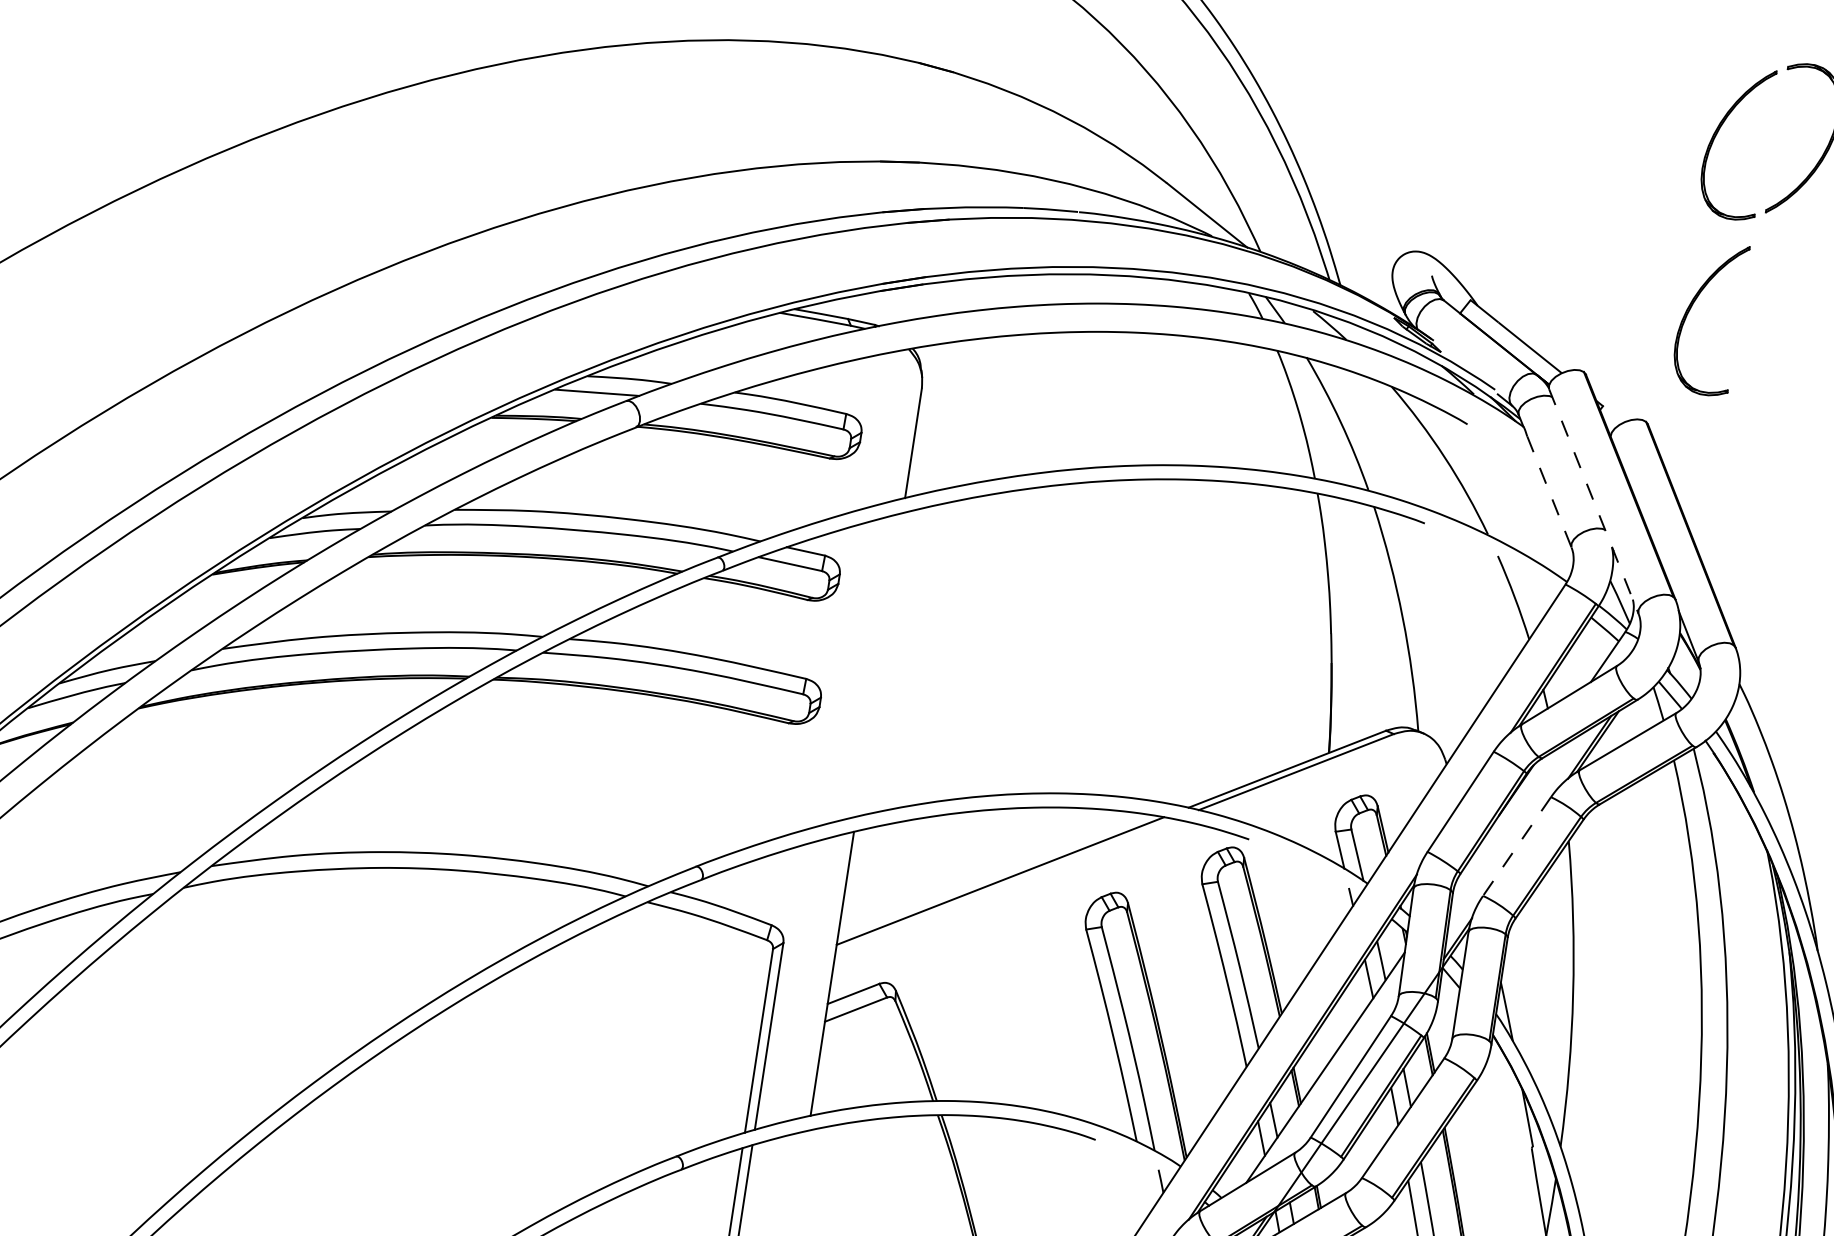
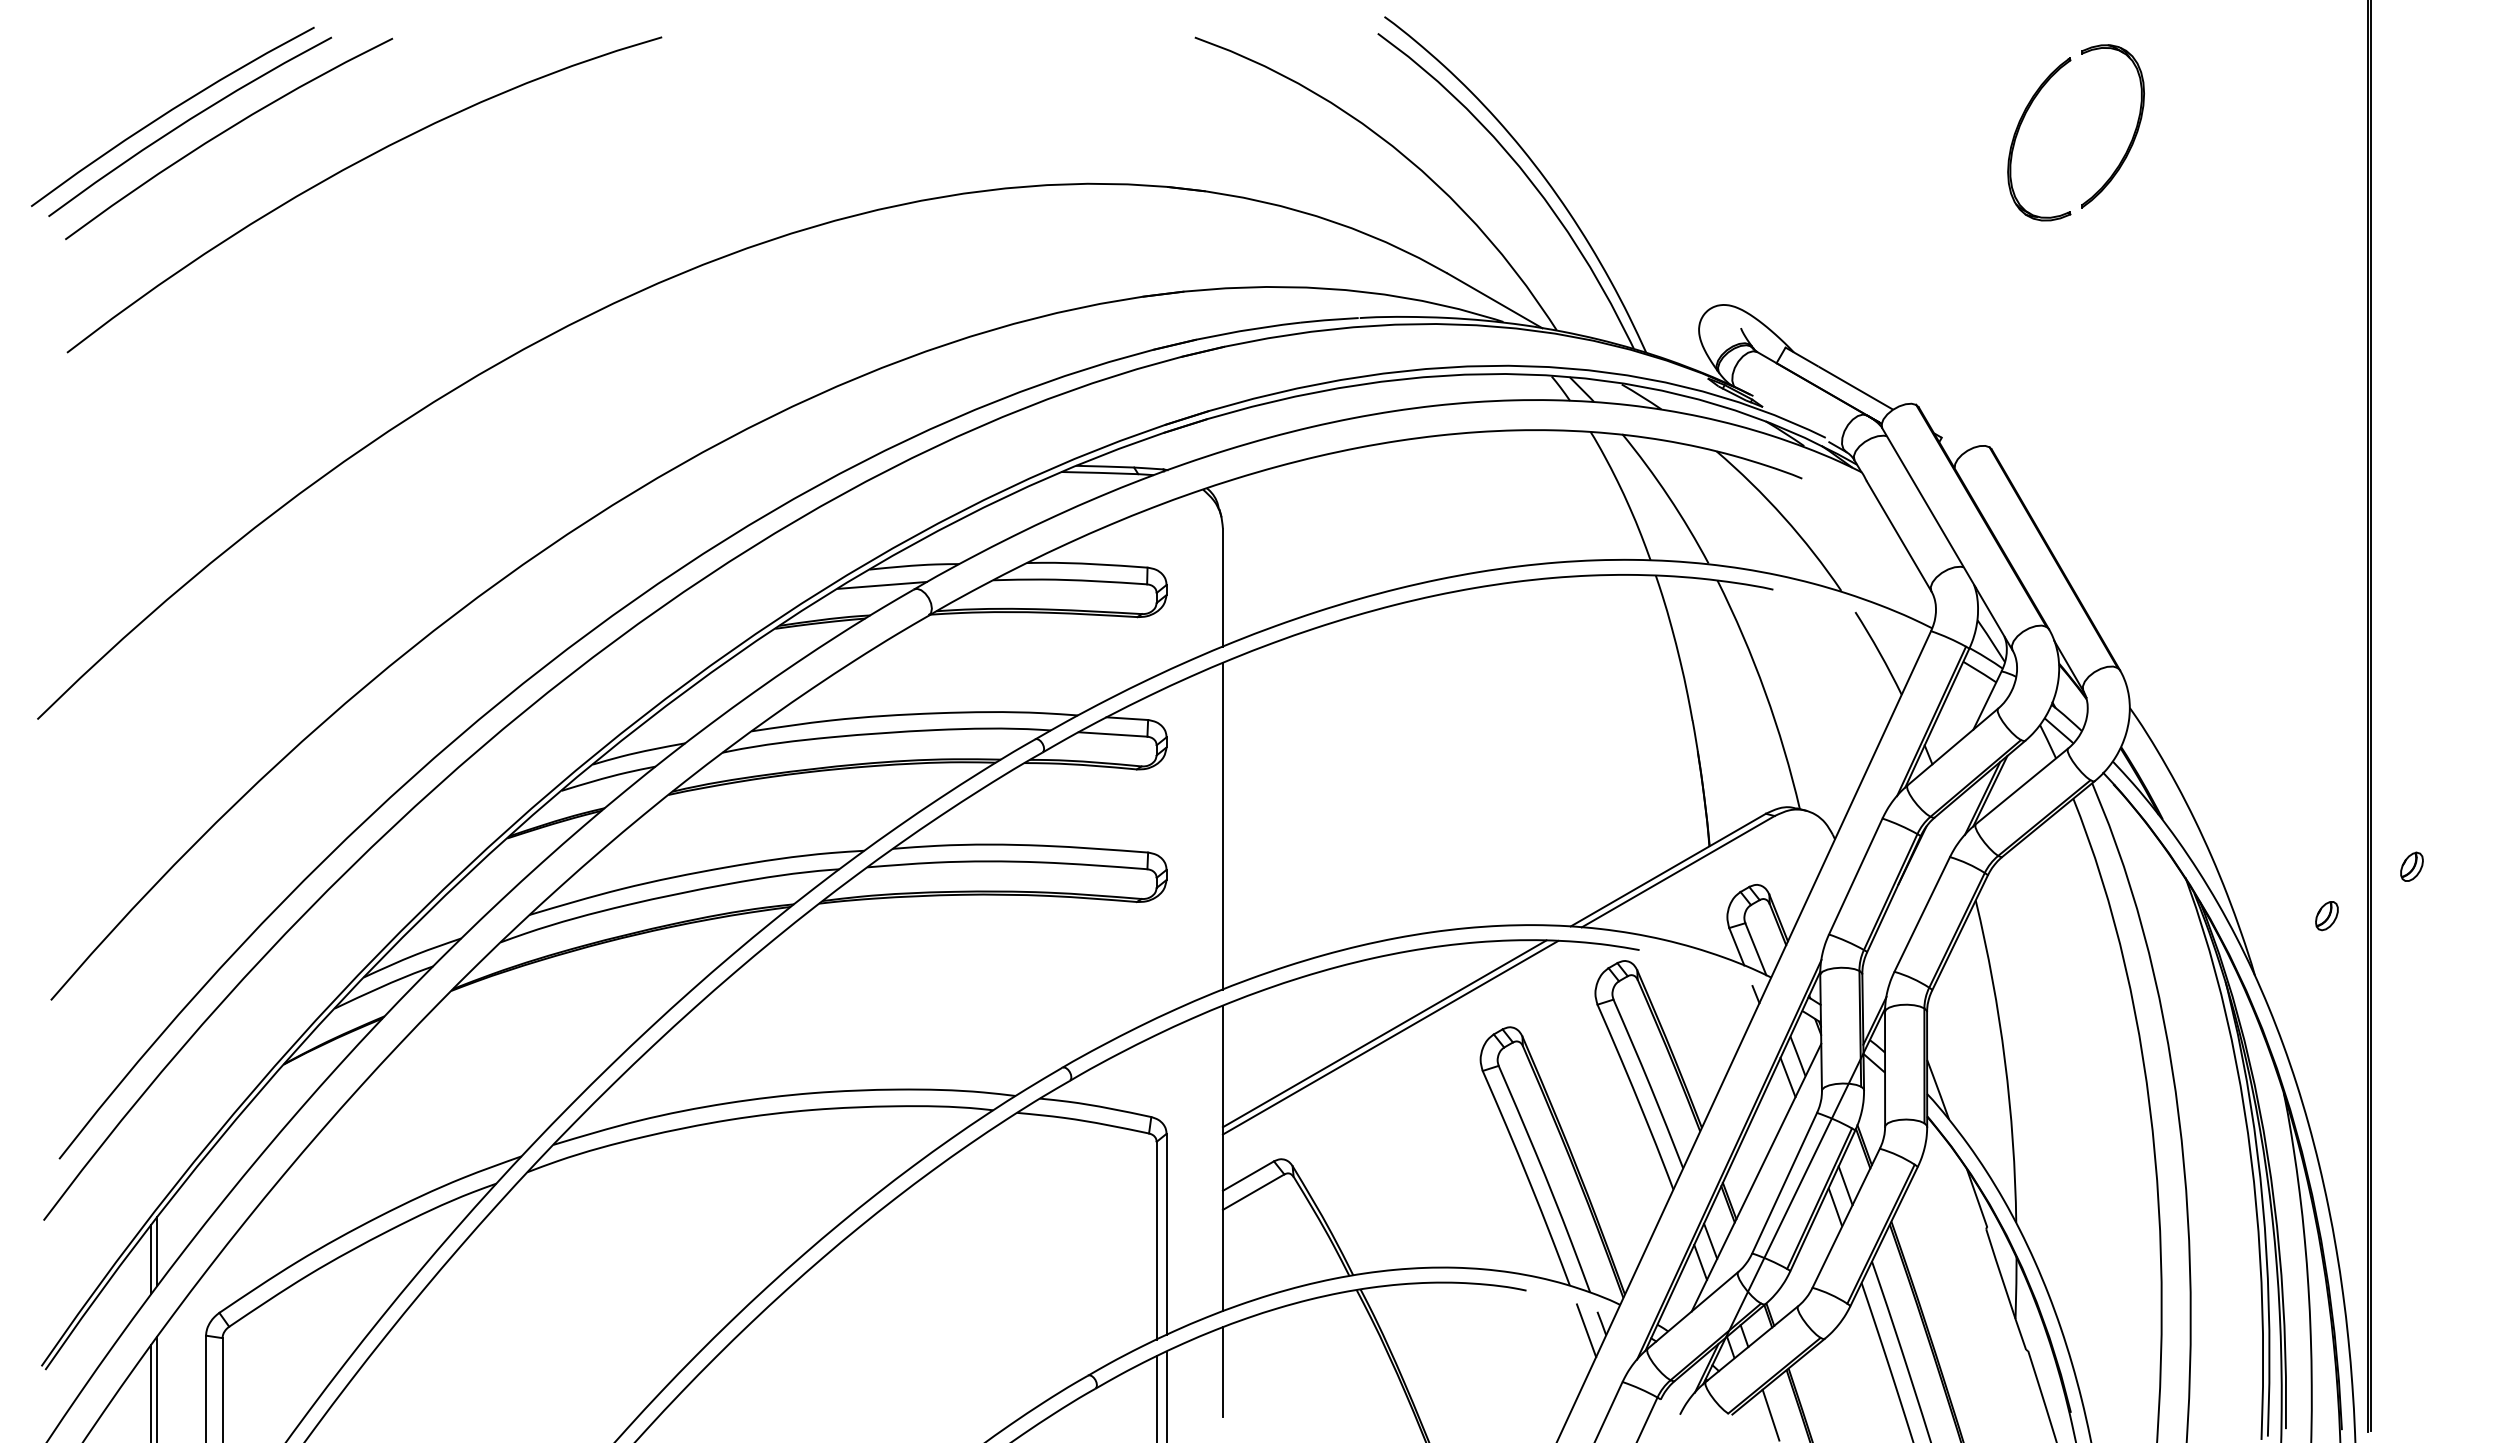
part: (1690, 309) -> (2018, 322), removed
line: (1549, 491) -> (1899, 536), dashed -> solid
line: (1593, 501) -> (1947, 539), dashed -> solid
line: (879, 664) -> (1222, 825), added
line: (1517, 846) -> (1922, 914), dashed -> solid
line: (1005, 885) -> (1390, 1037), added
line: (801, 1172) -> (1222, 1372), added
line: (1145, 1185) -> (1586, 1330), added

